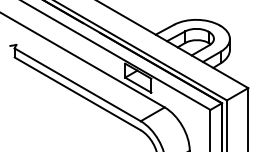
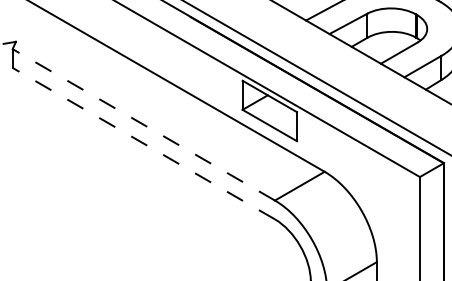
line: (77, 84) -> (143, 124), solid -> dashed
line: (77, 93) -> (143, 142), solid -> dashed

